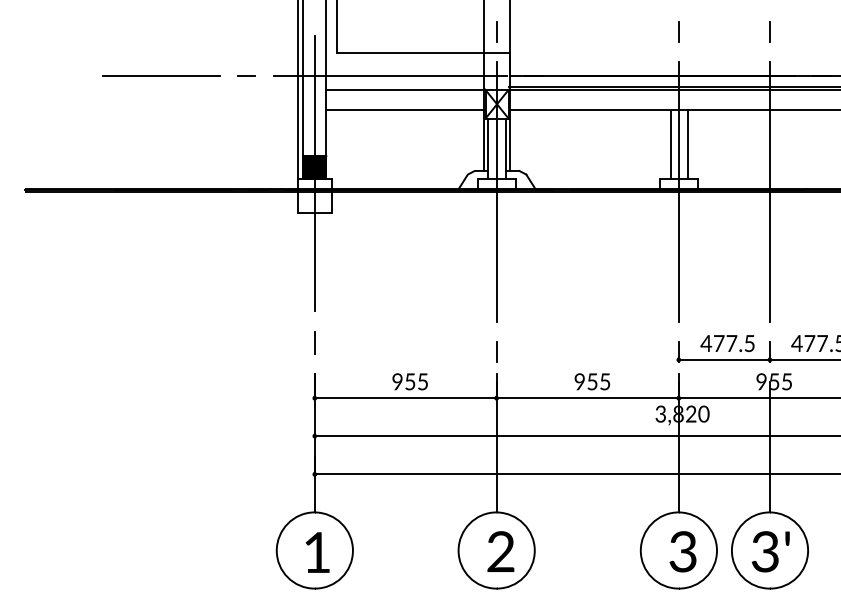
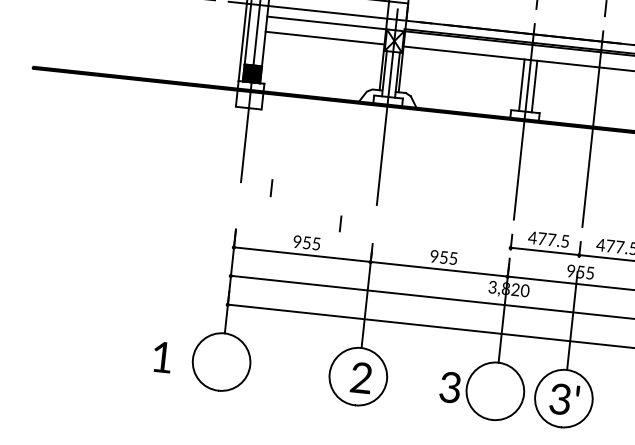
line: (314, 342) -> (271, 187), moved
line: (496, 351) -> (340, 223), moved
text: (682, 551) -> (449, 387), moved
text: (317, 552) -> (162, 357), moved

